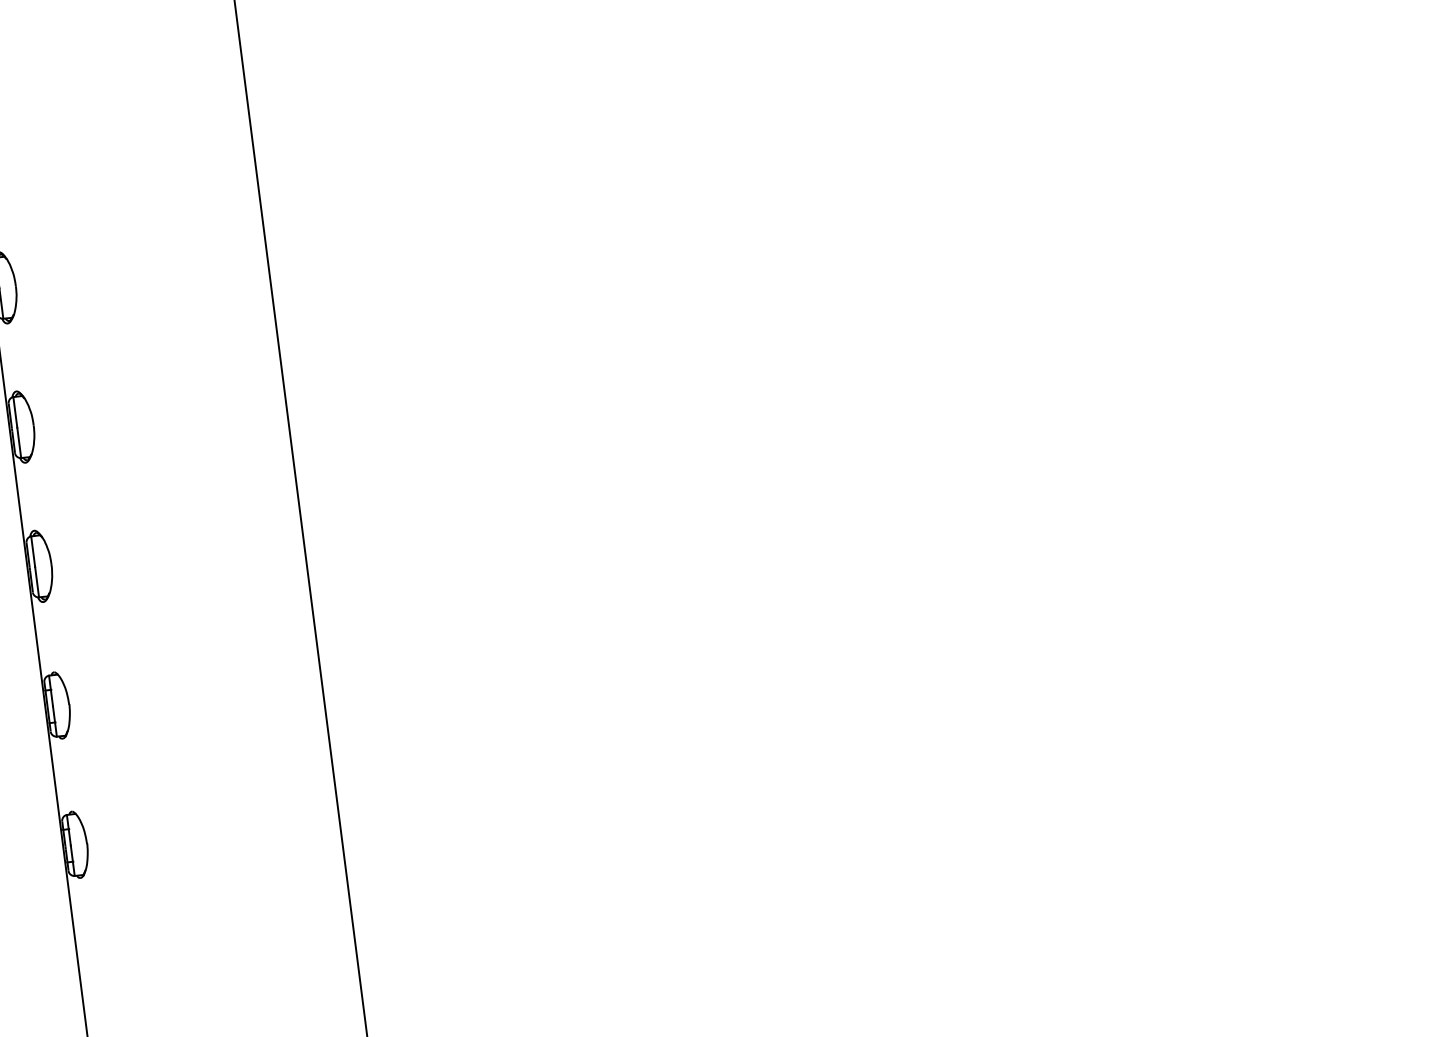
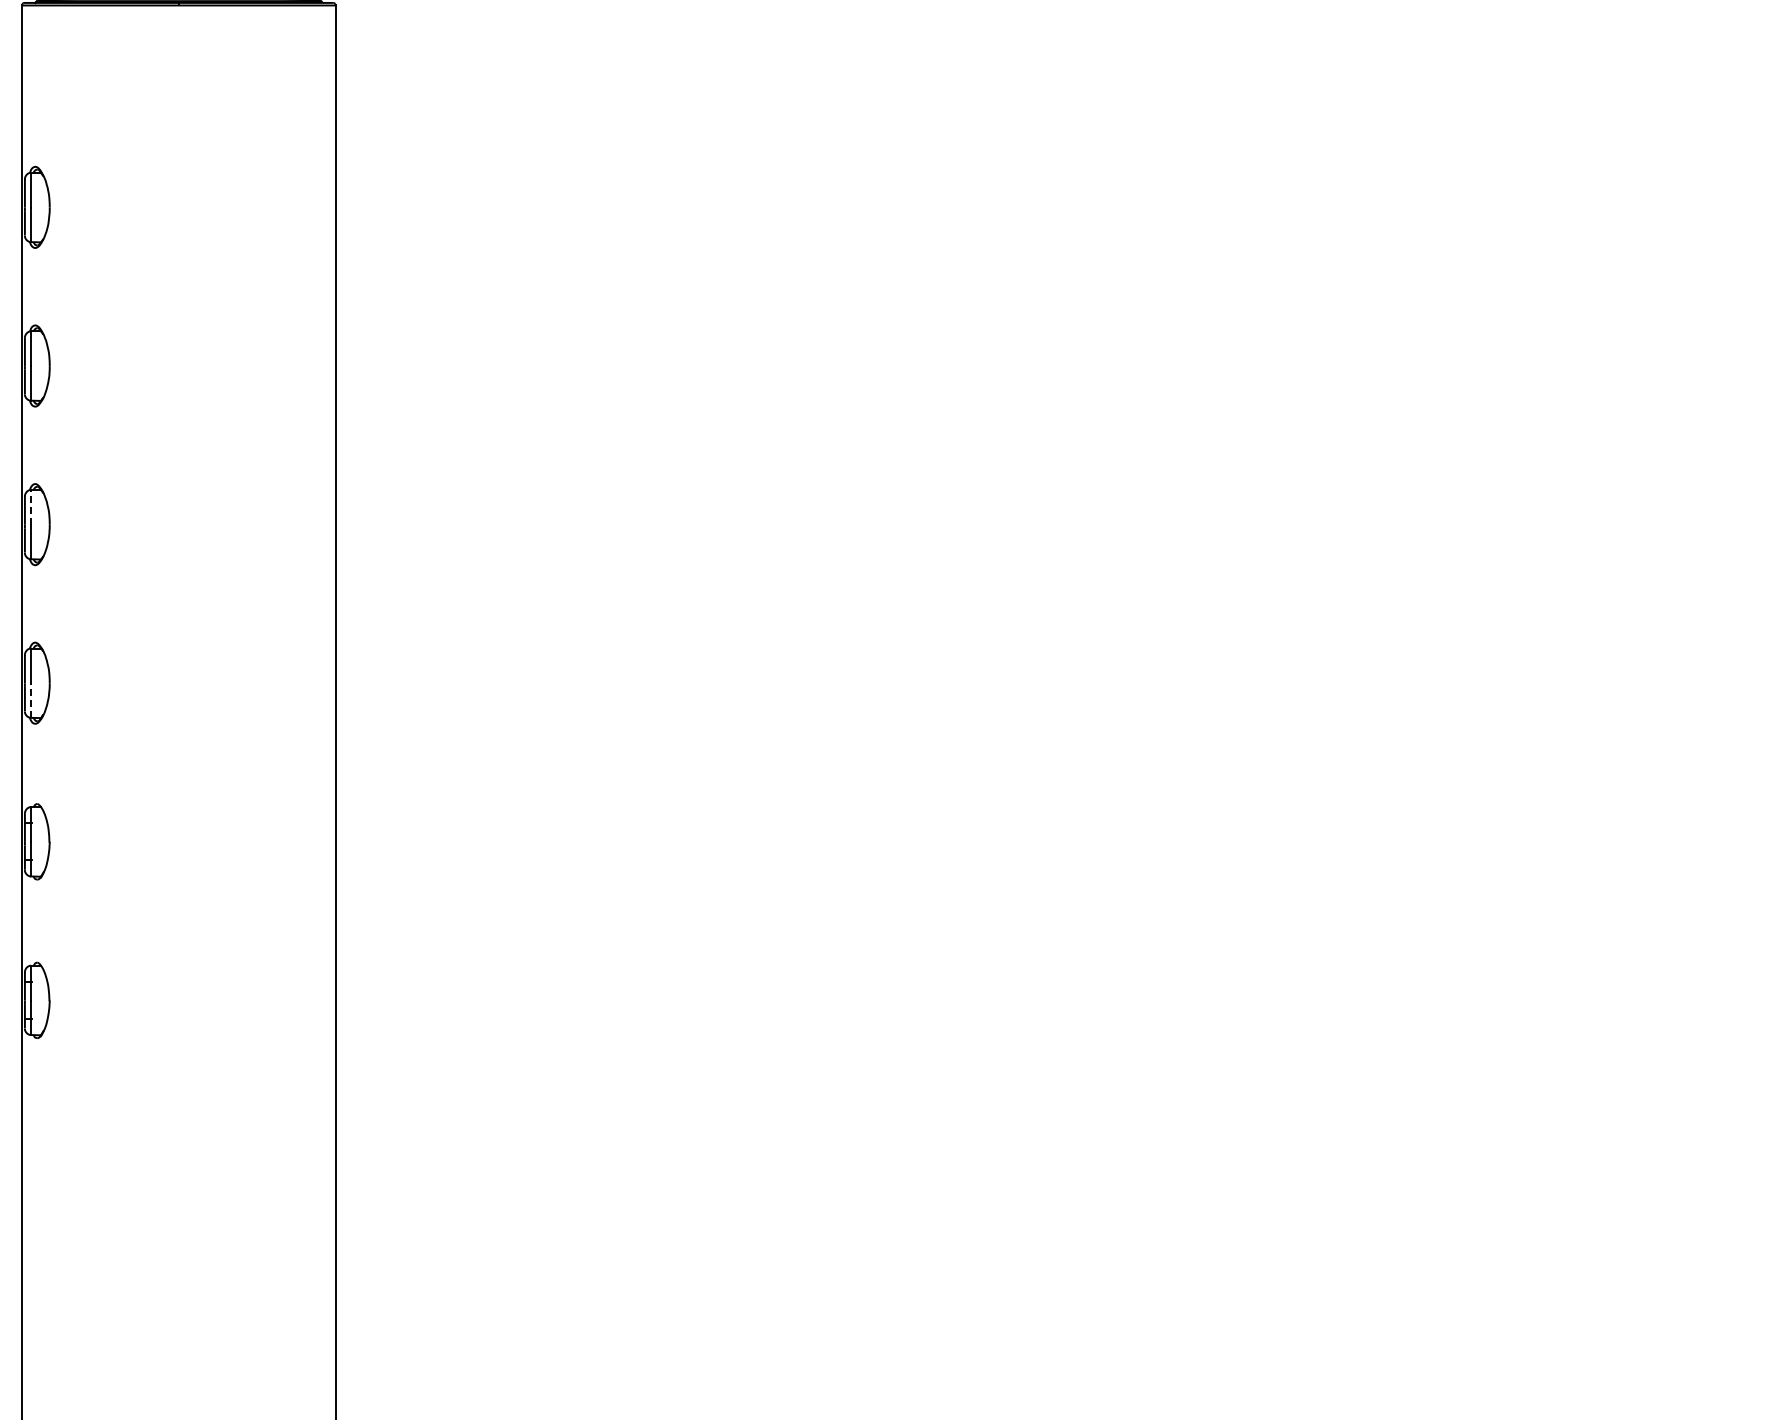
line: (15, 411) -> (31, 506), solid -> dashed
line: (37, 582) -> (31, 700), solid -> dashed

